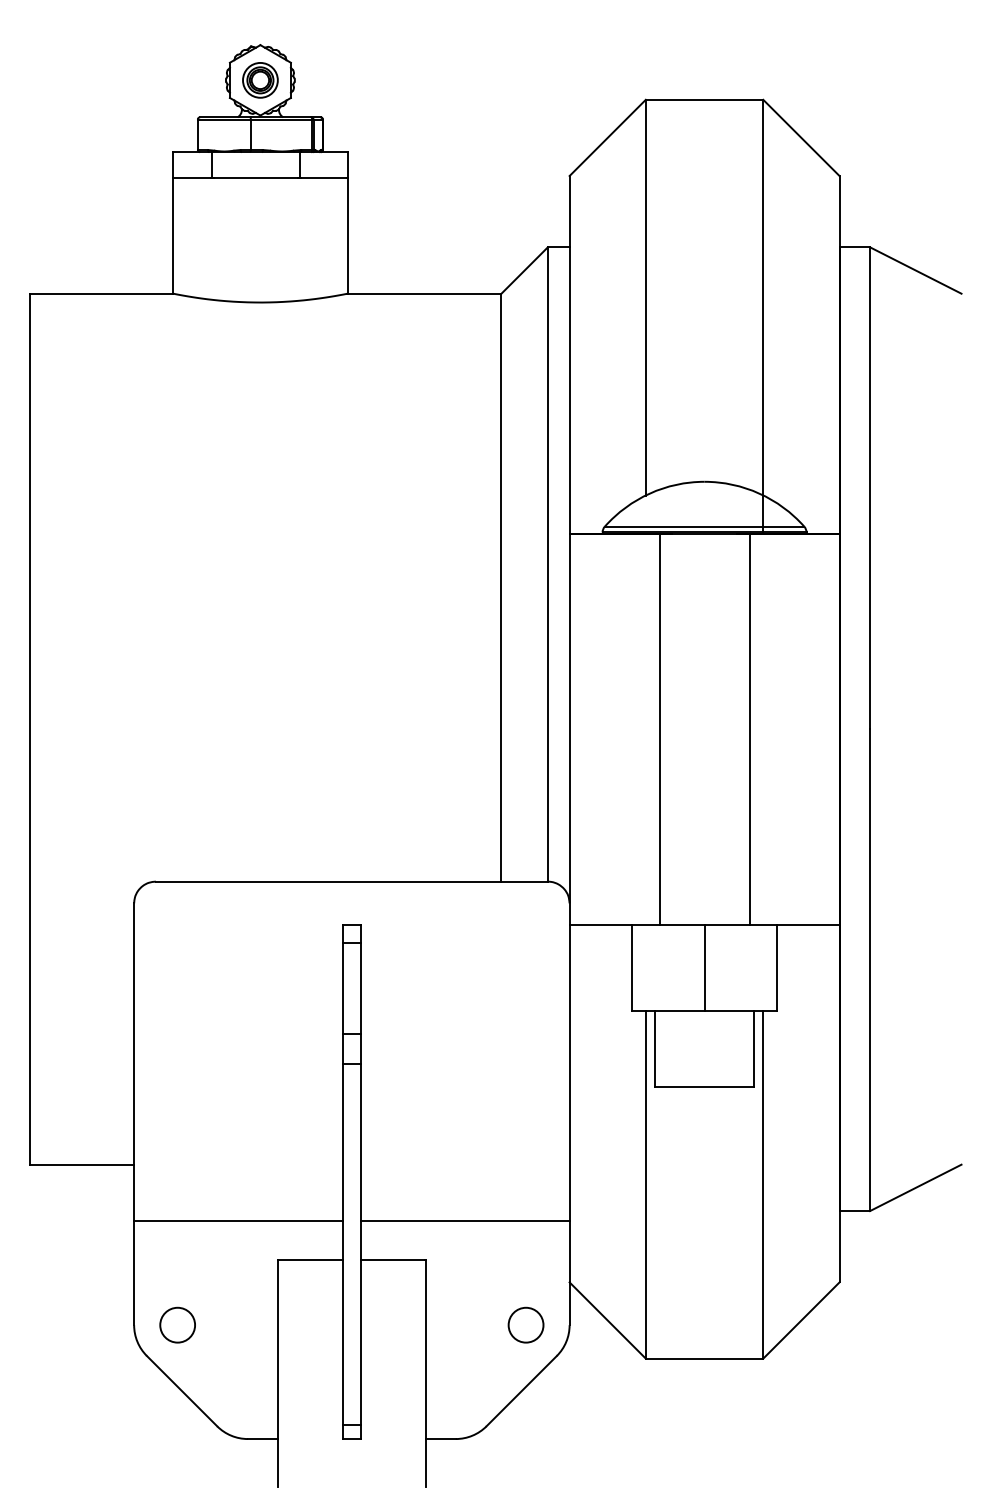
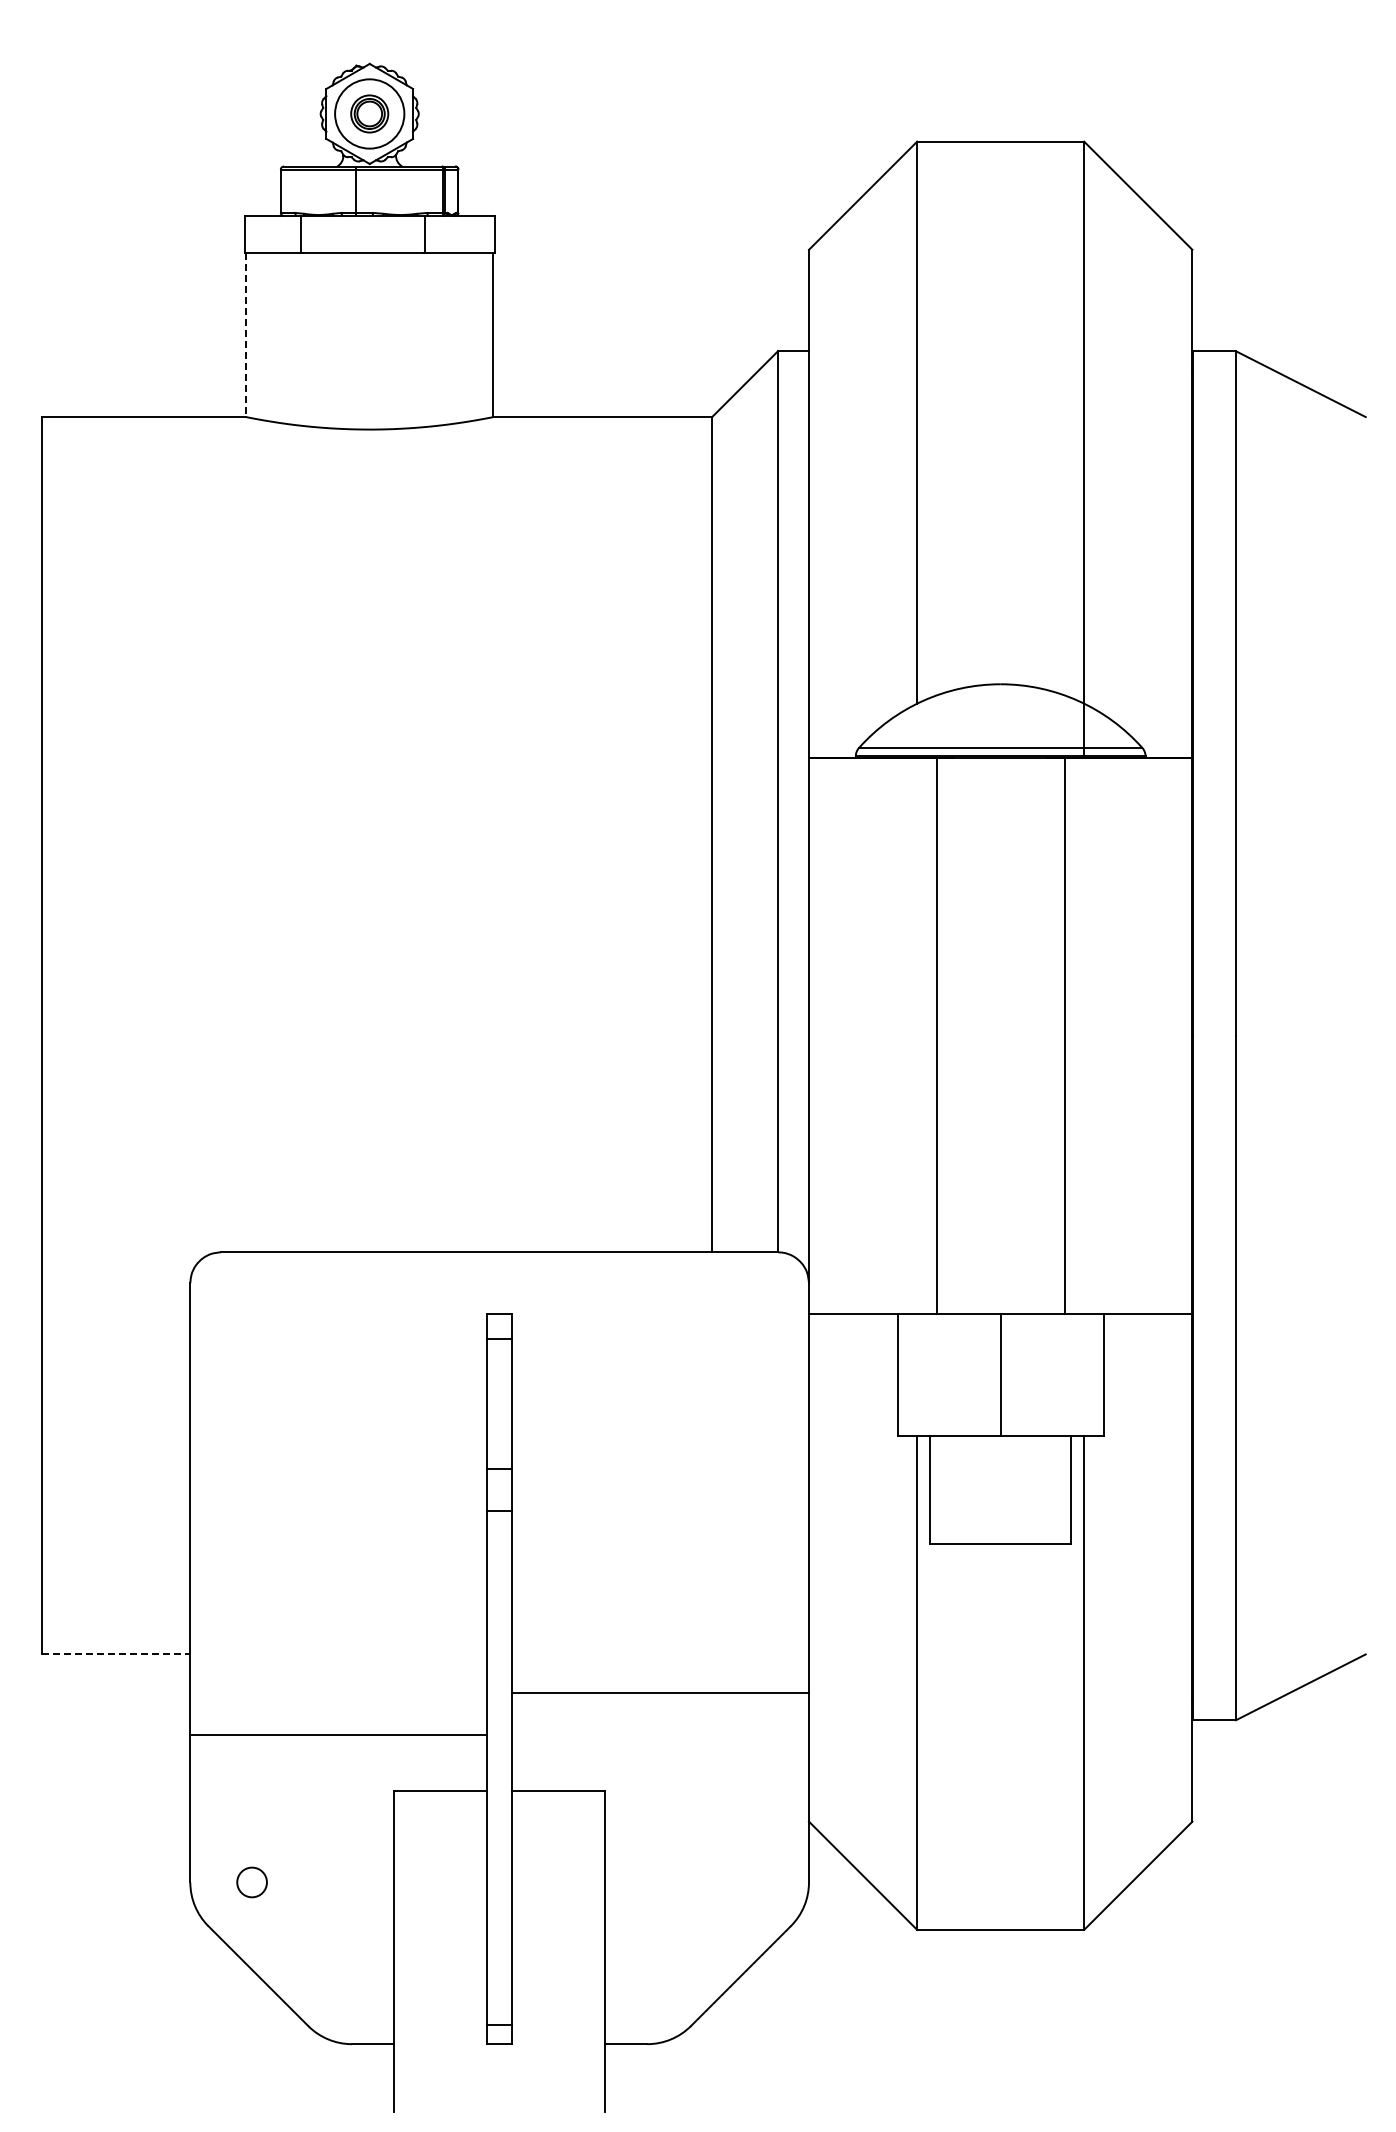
circle: (260, 80) -> (369, 113), size x1.4
line: (173, 236) -> (246, 335), solid -> dashed
line: (82, 1164) -> (116, 1654), solid -> dashed
line: (465, 1221) -> (660, 1692), moved
circle: (177, 1325) -> (251, 1882), size x0.6
circle: (525, 1325) -> (746, 1882), removed

